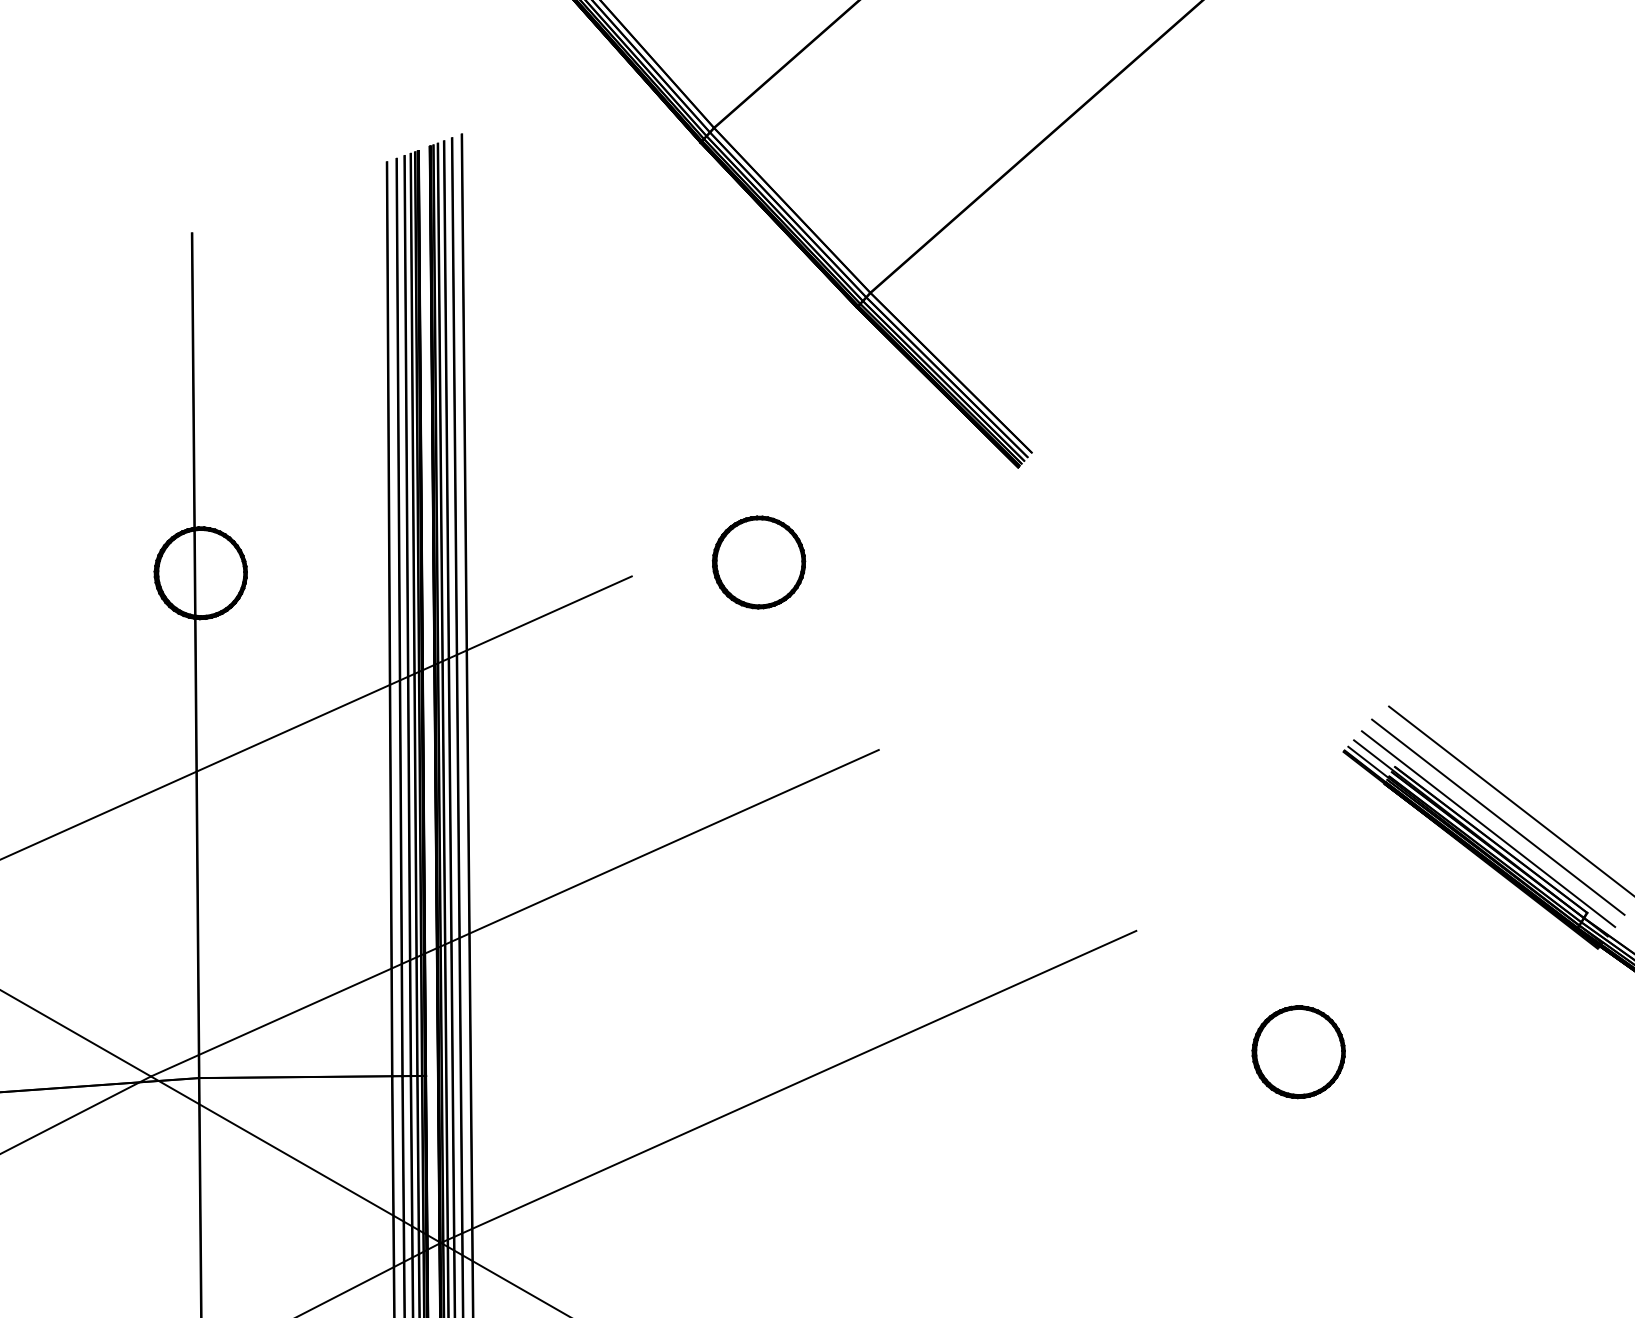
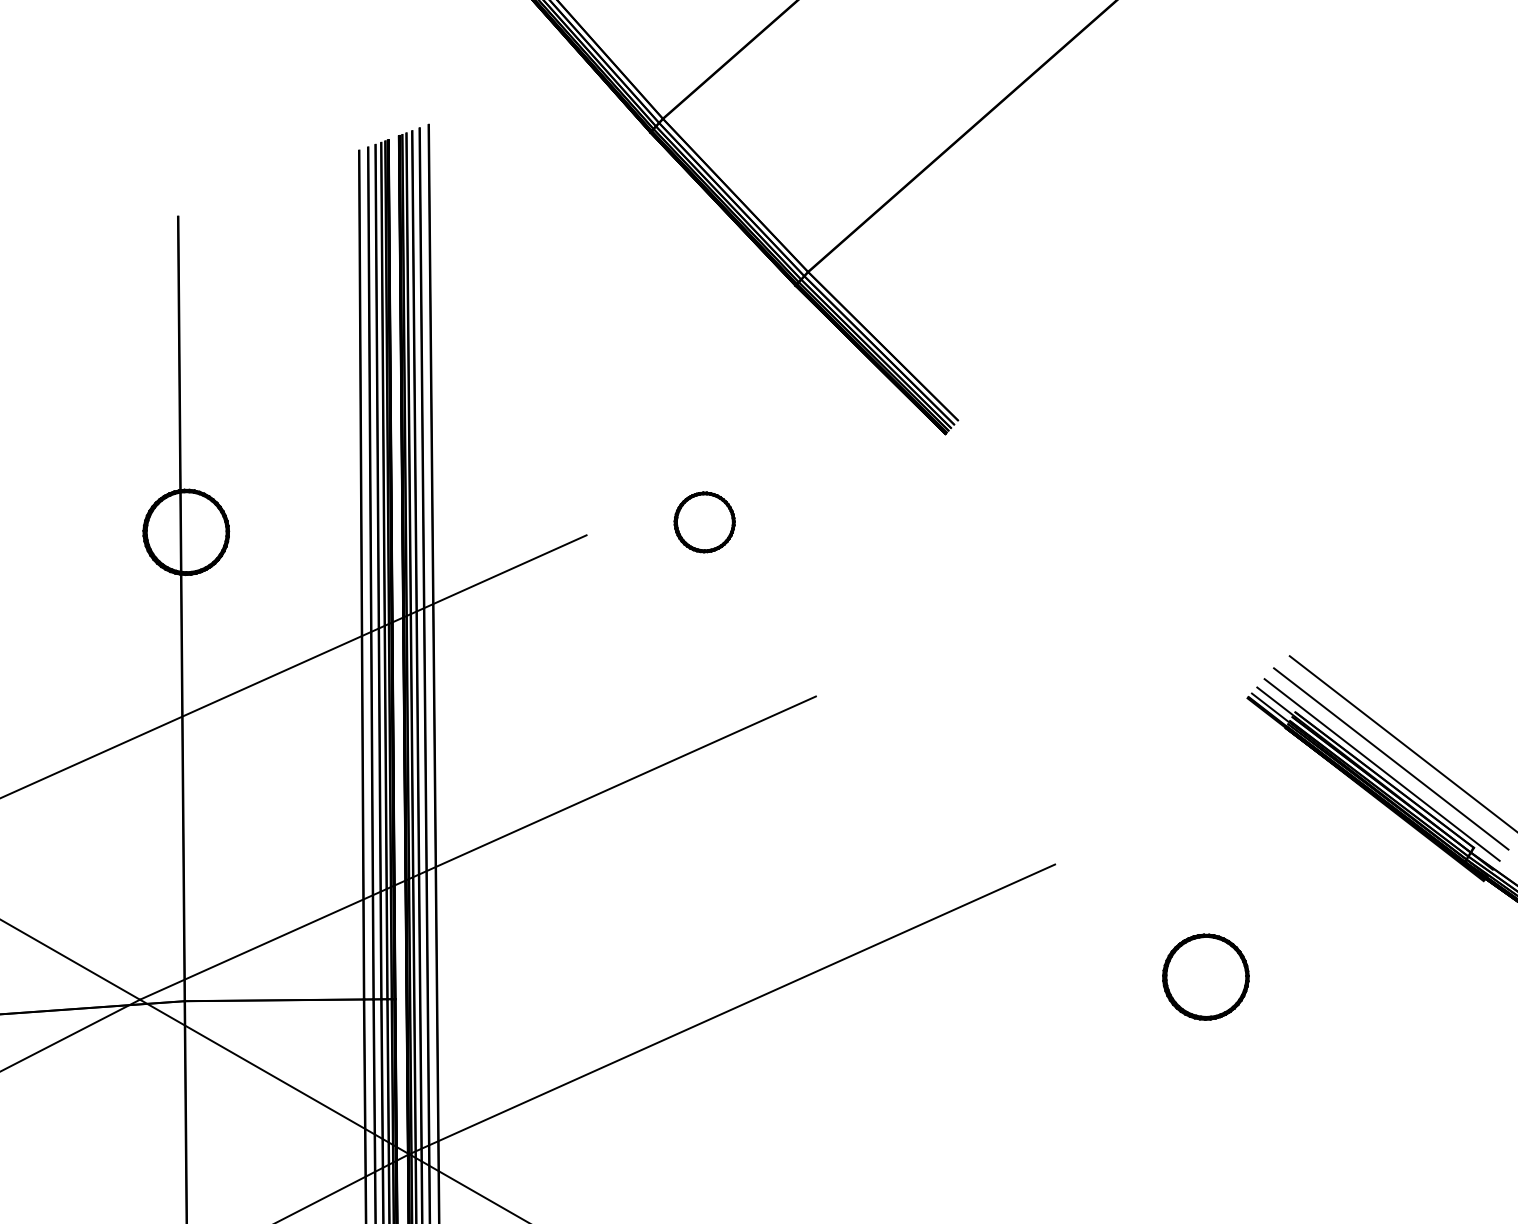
part: (758, 562) -> (704, 522), size x0.7

